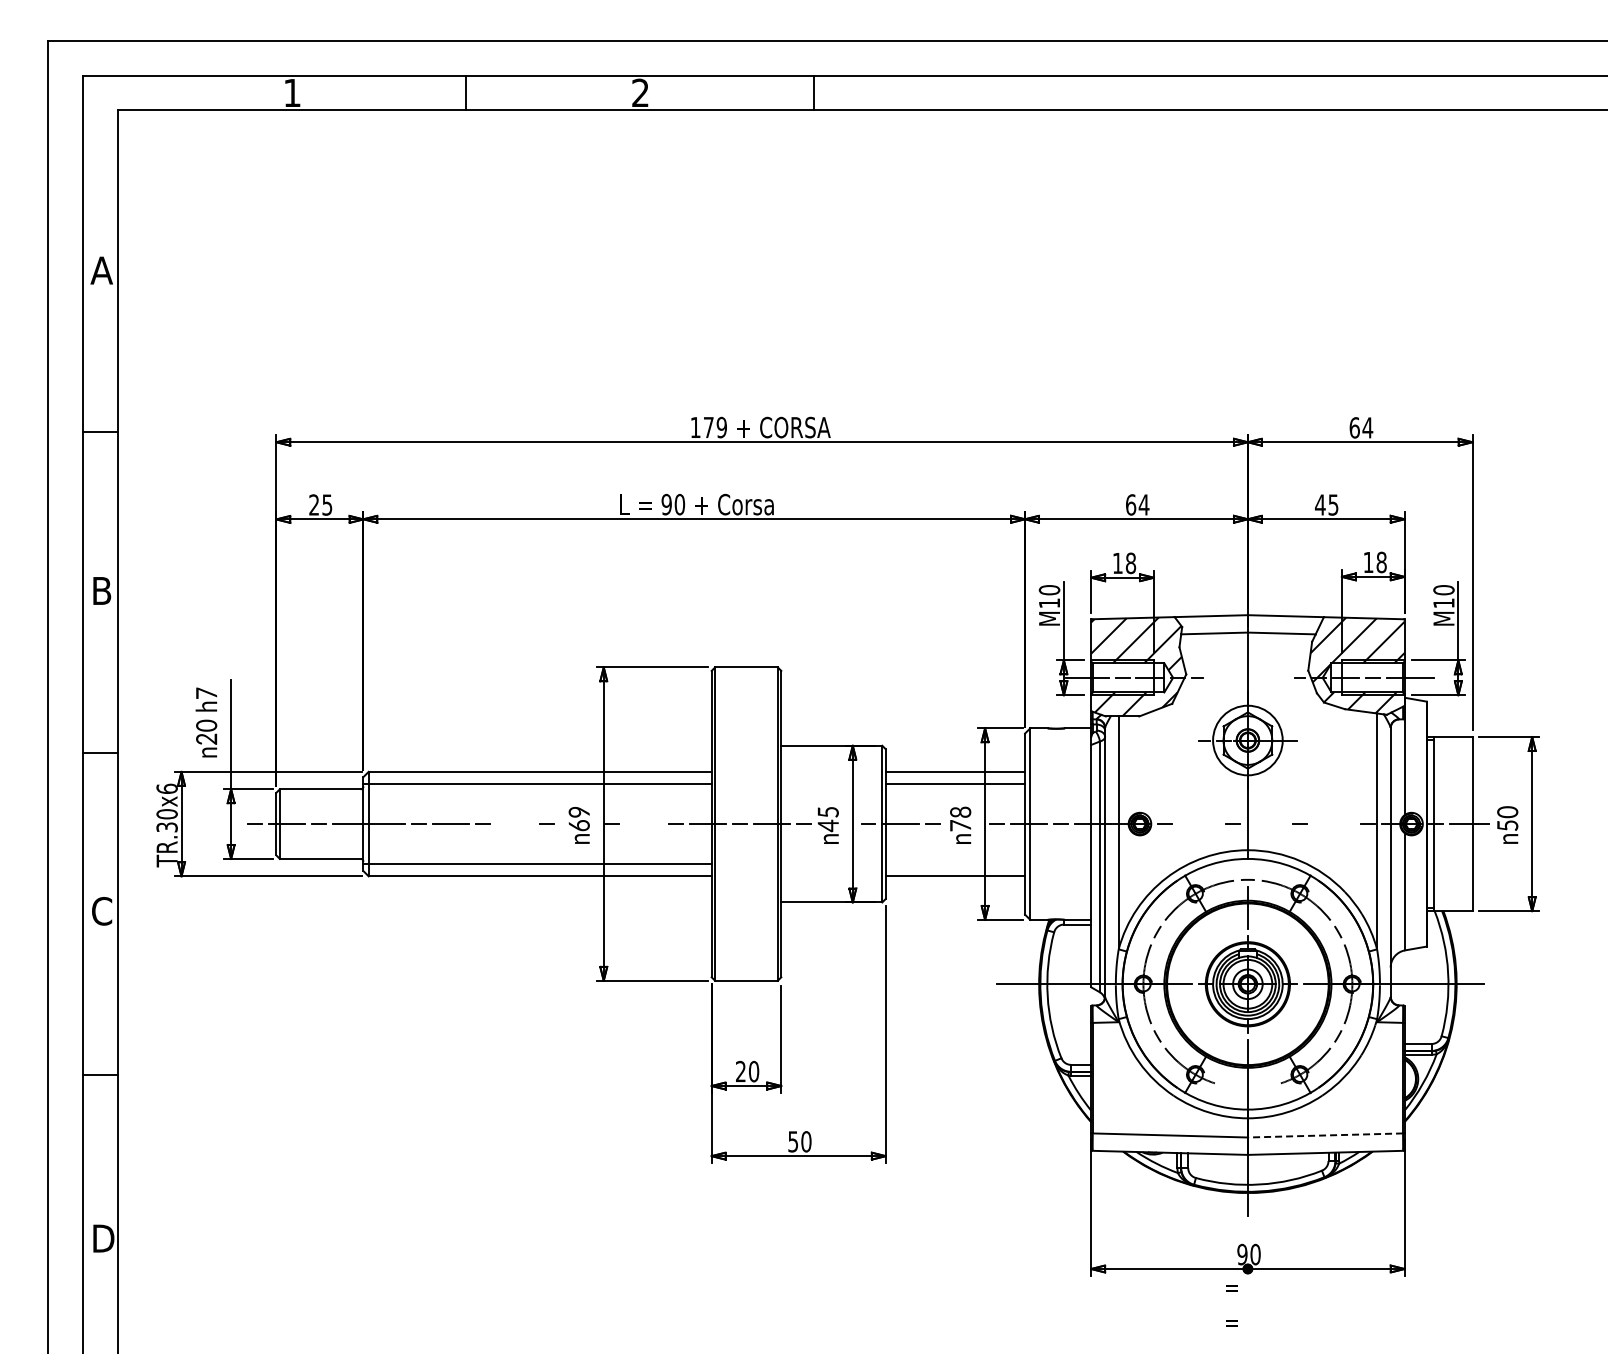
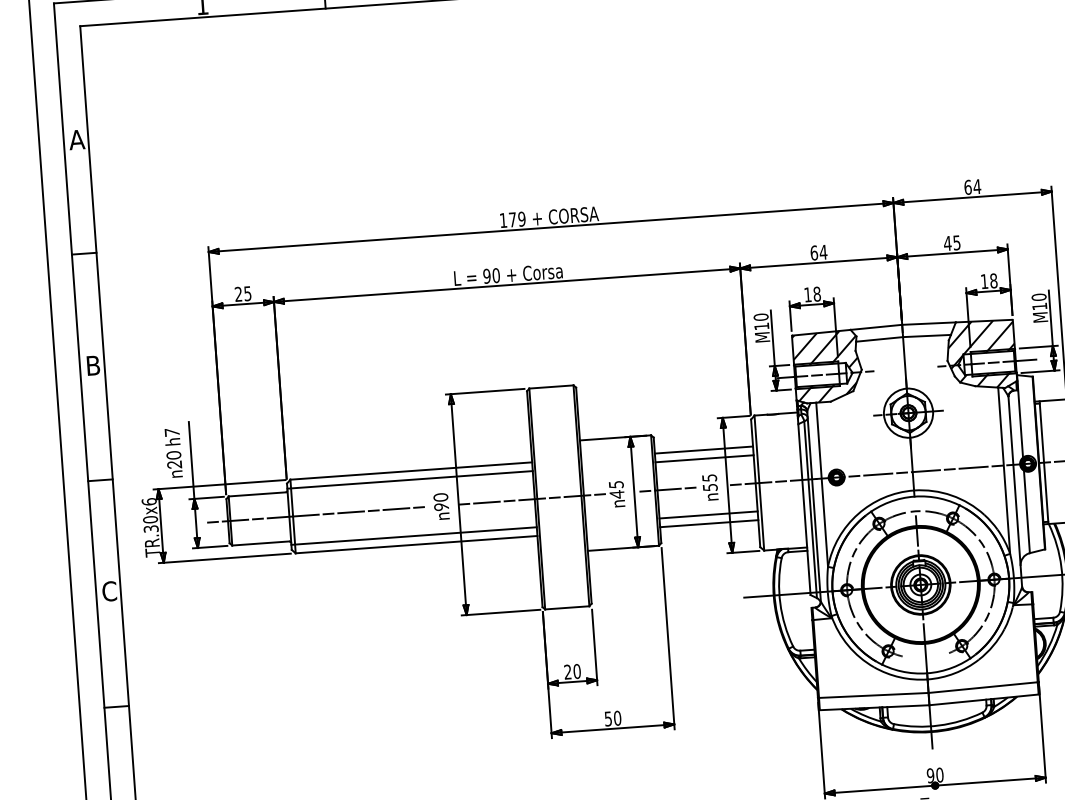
text: (578, 818) -> (440, 501), 69 -> 90
text: (960, 818) -> (709, 482), 78 -> 55
line: (515, 824) -> (396, 509), added
line: (643, 824) -> (486, 502), added
line: (1198, 824) -> (877, 474), added
line: (1266, 824) -> (925, 471), added
line: (1334, 824) -> (973, 467), added
line: (955, 863) -> (708, 514), added
line: (1325, 1135) -> (983, 687), dashed -> solid

